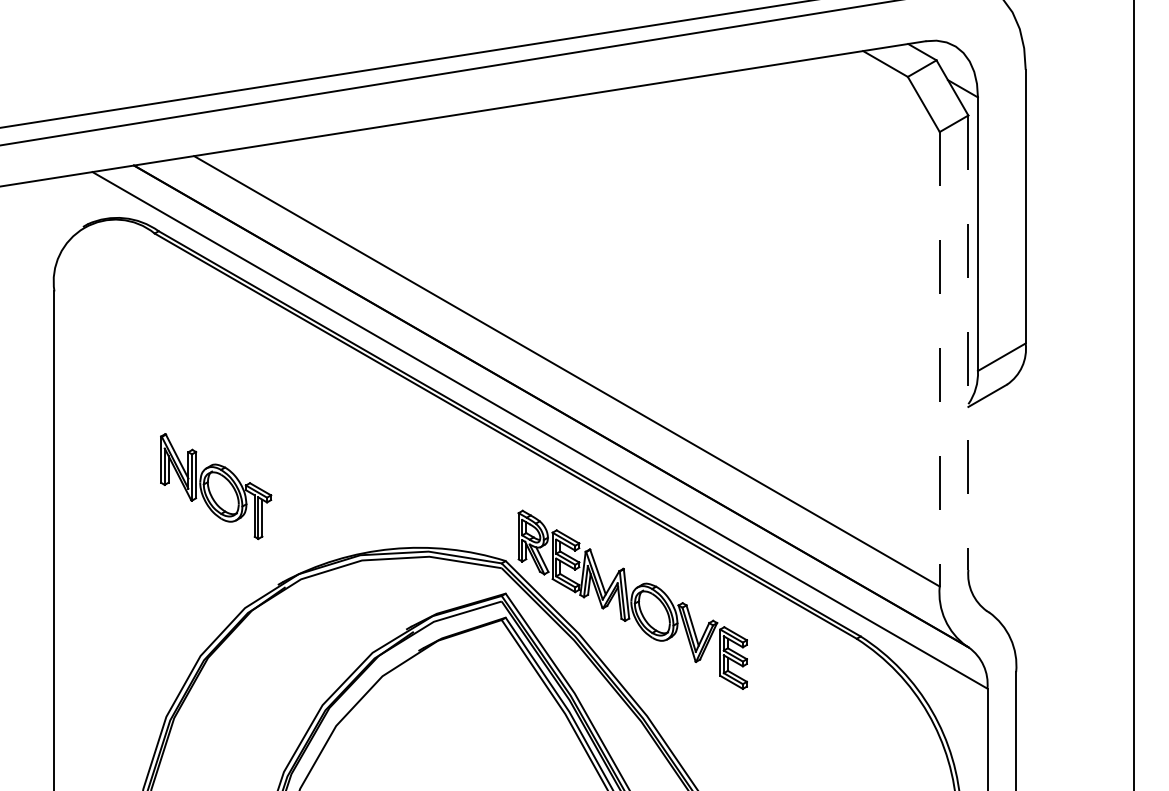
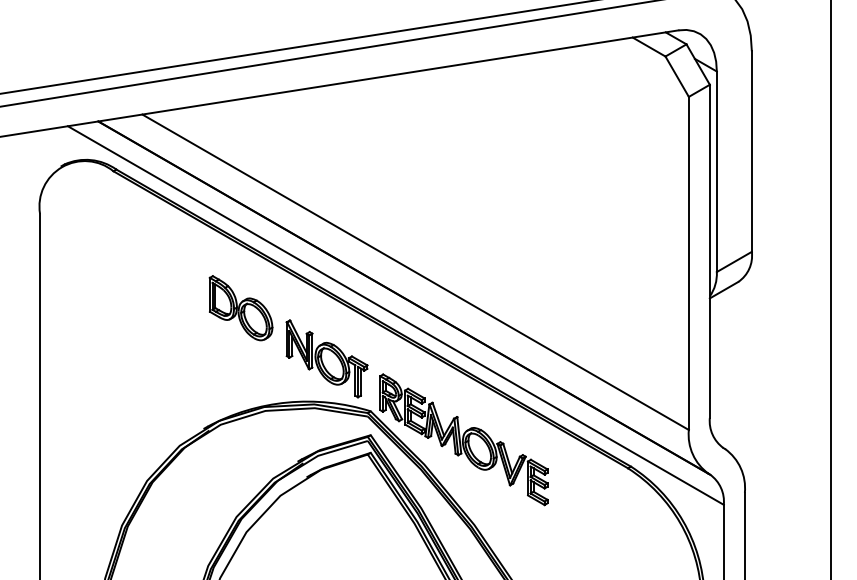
line: (968, 343) -> (709, 251), dashed -> solid
line: (939, 359) -> (688, 263), dashed -> solid
part: (328, 420) -> (240, 308), added
part: (216, 486) -> (327, 358), moved

